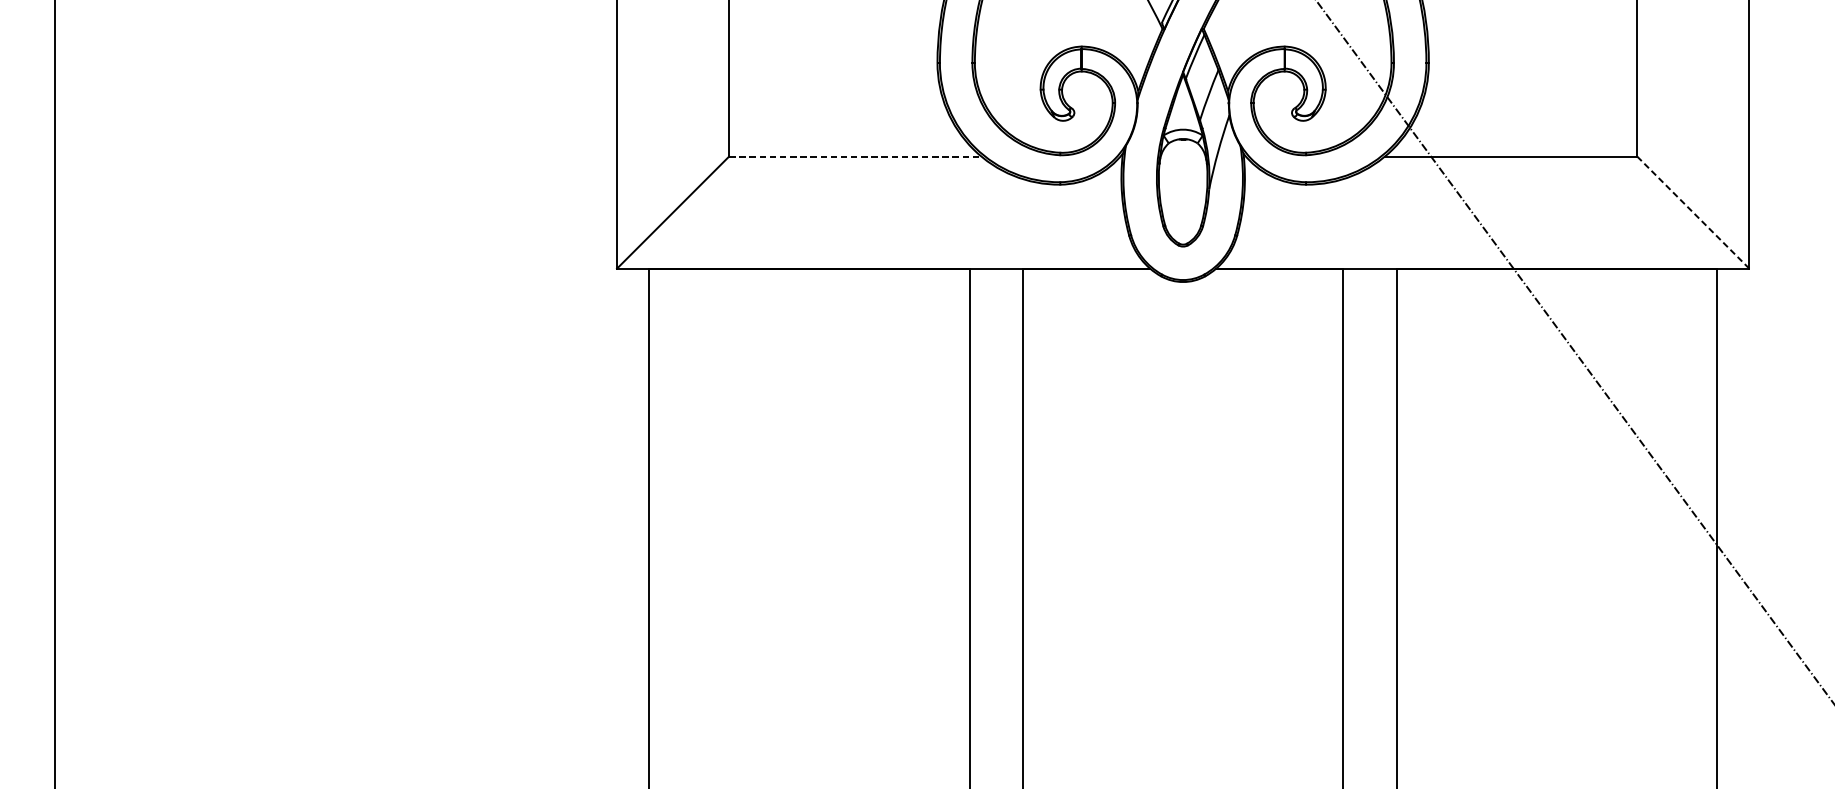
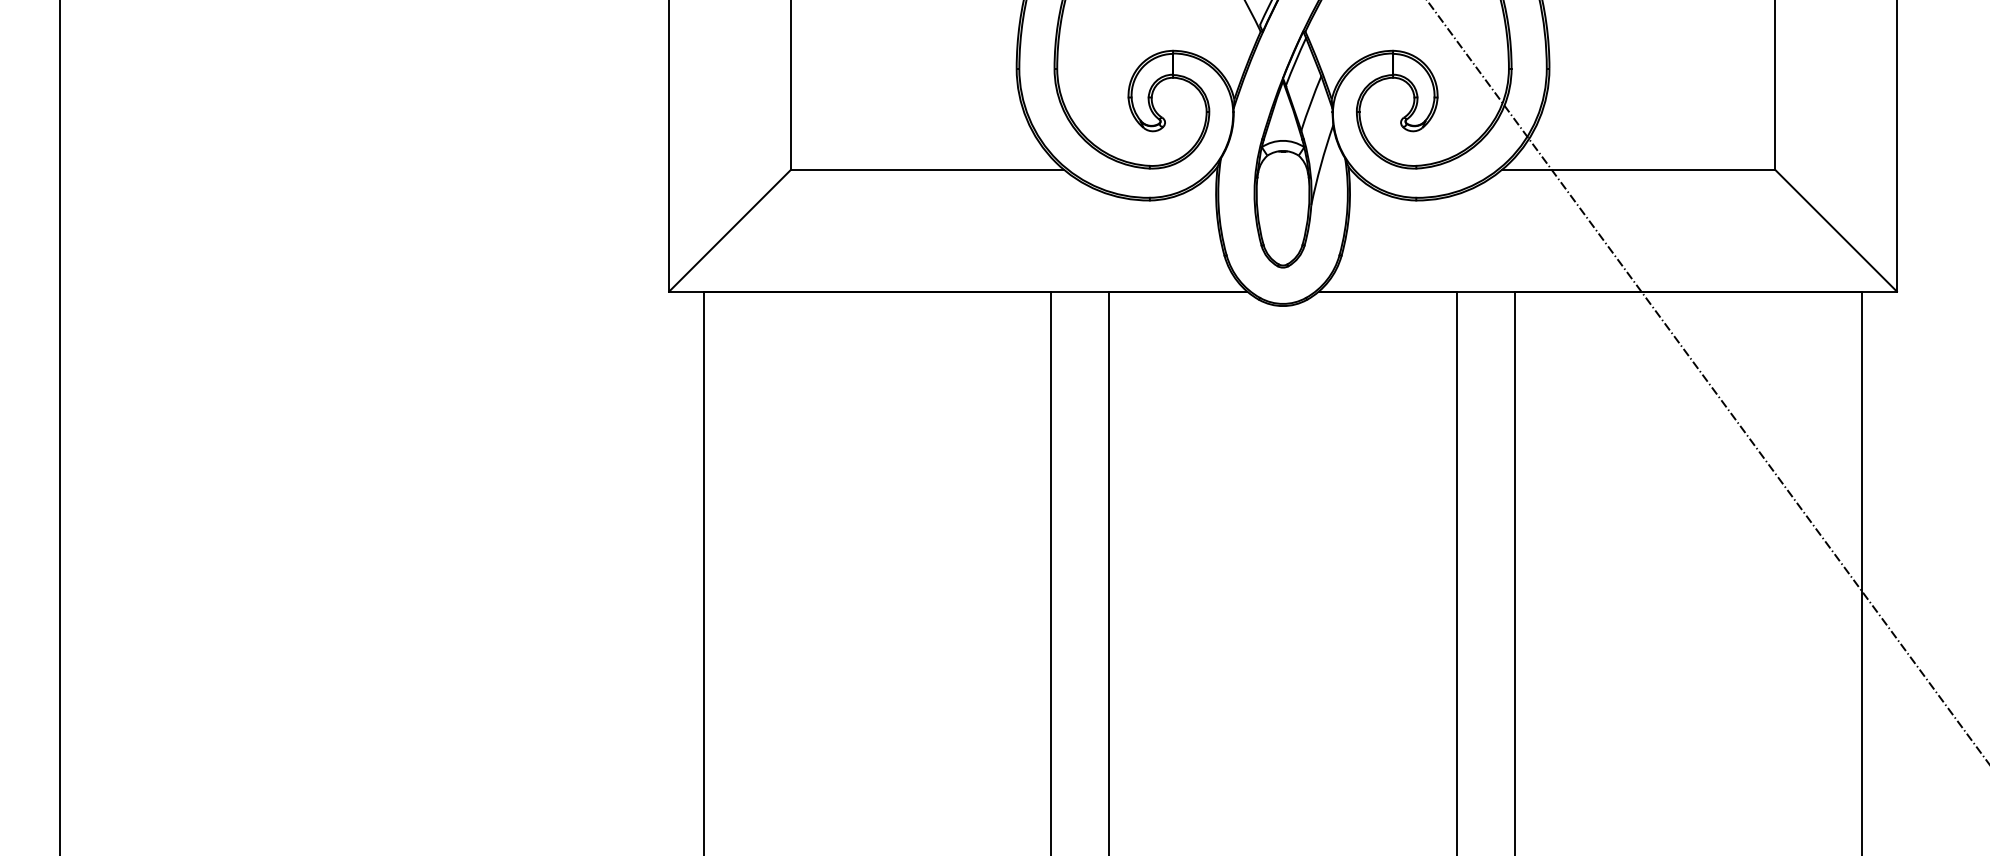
line: (855, 156) -> (927, 169), dashed -> solid
line: (1693, 212) -> (1836, 230), dashed -> solid

